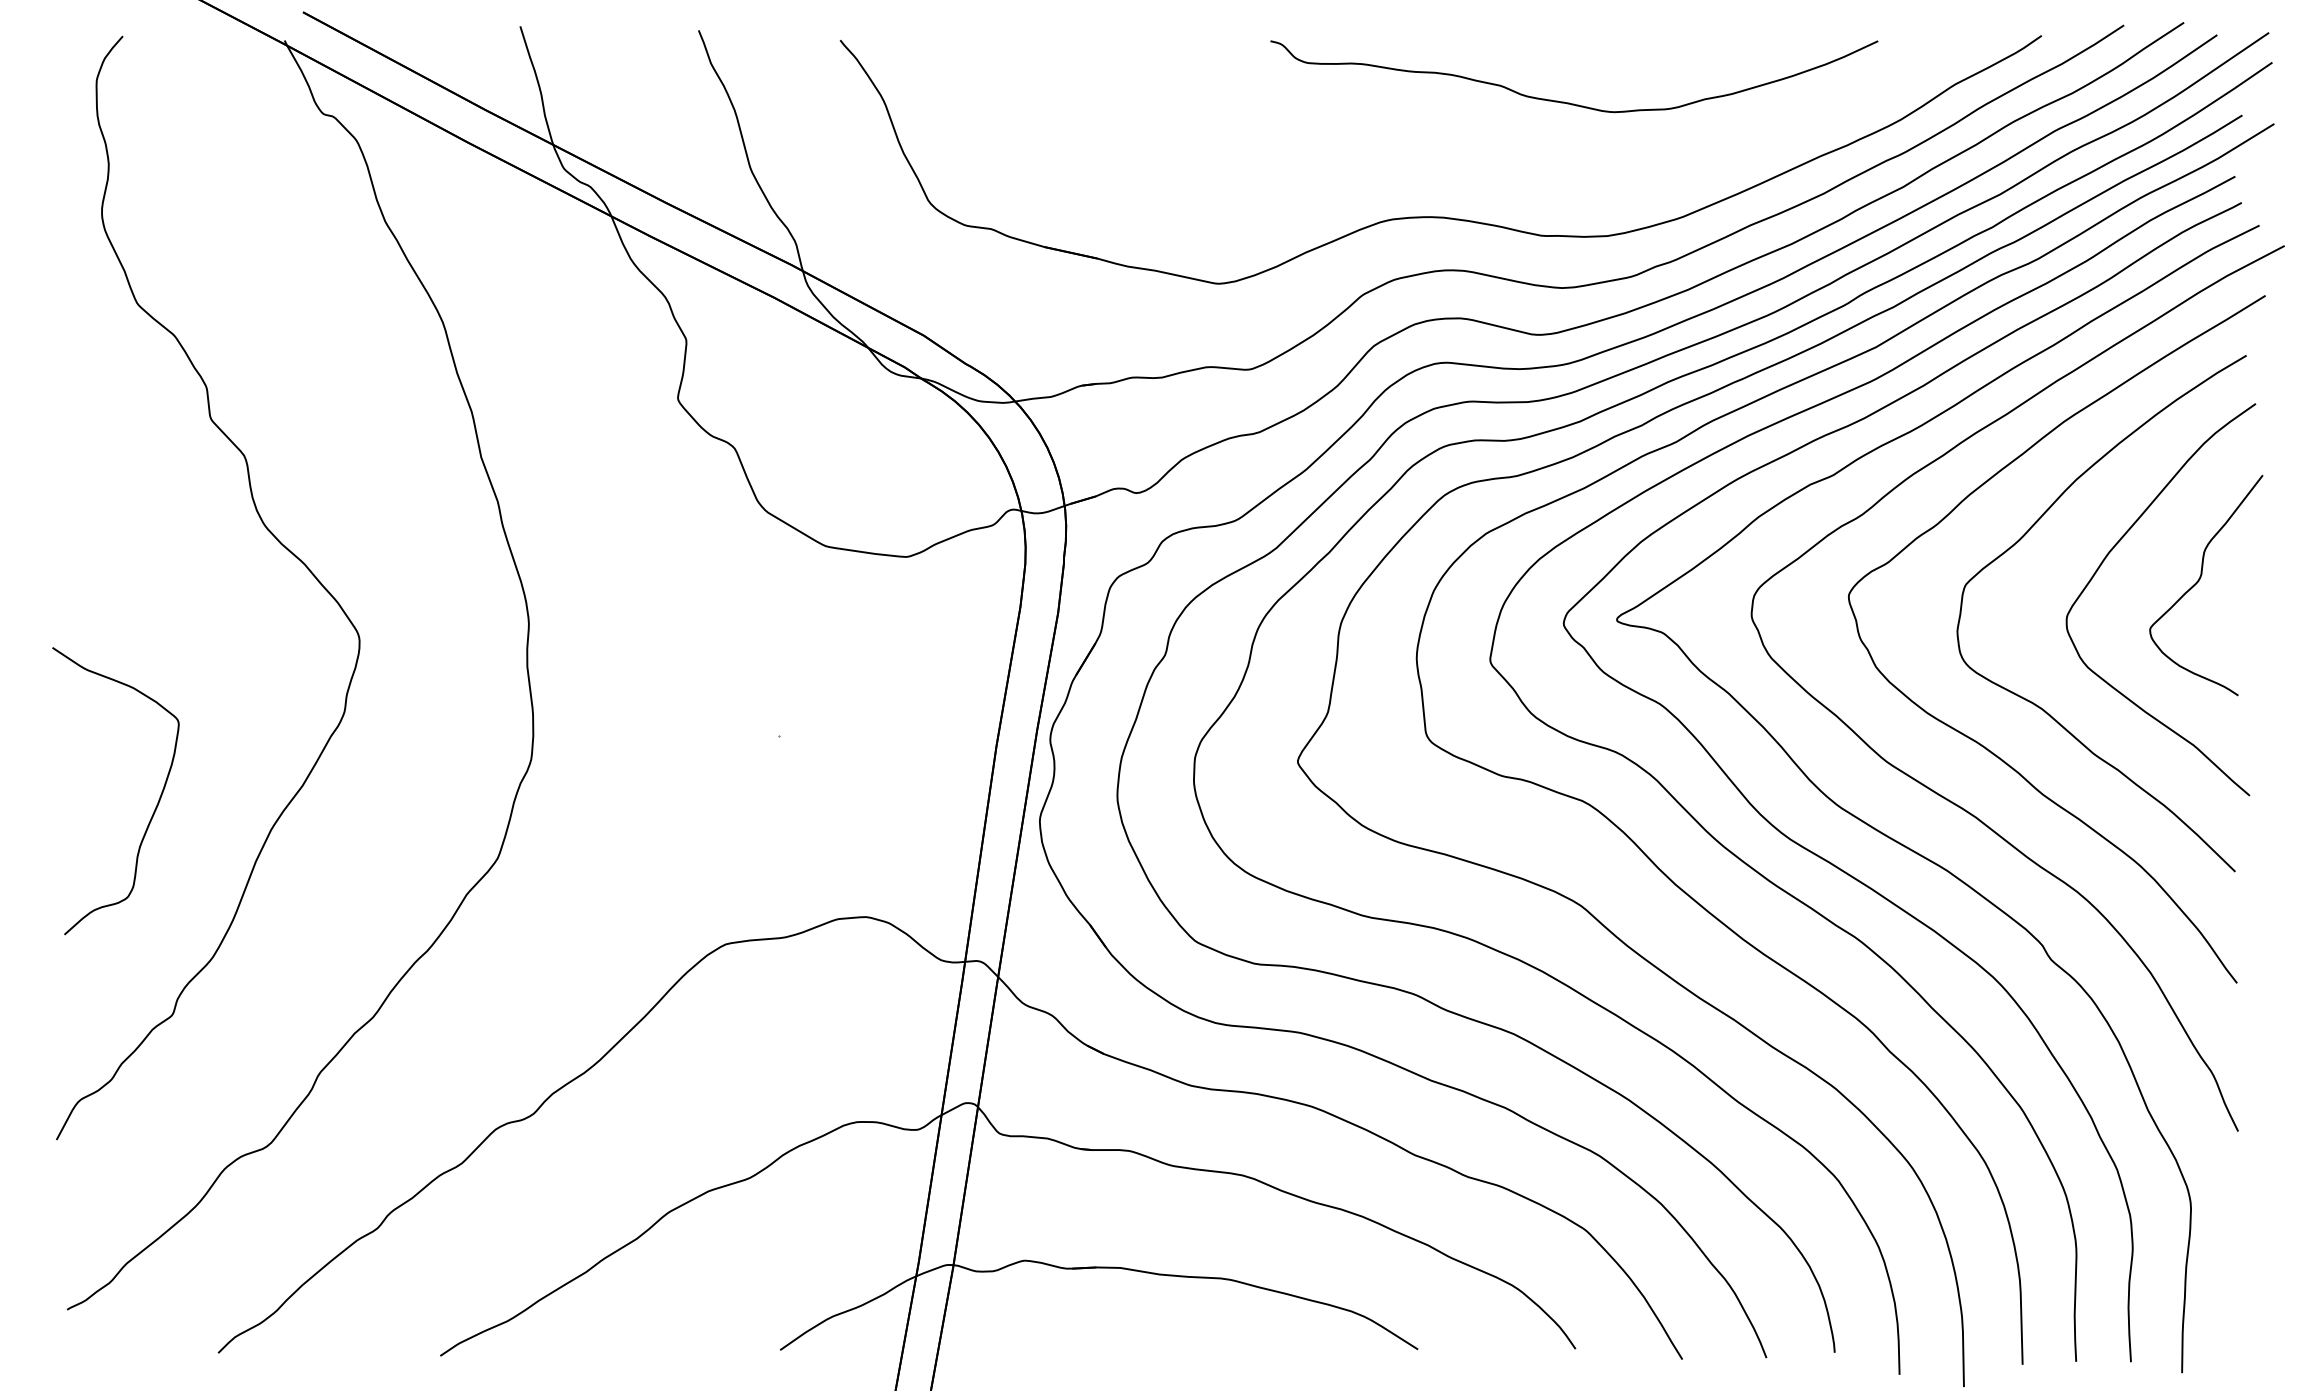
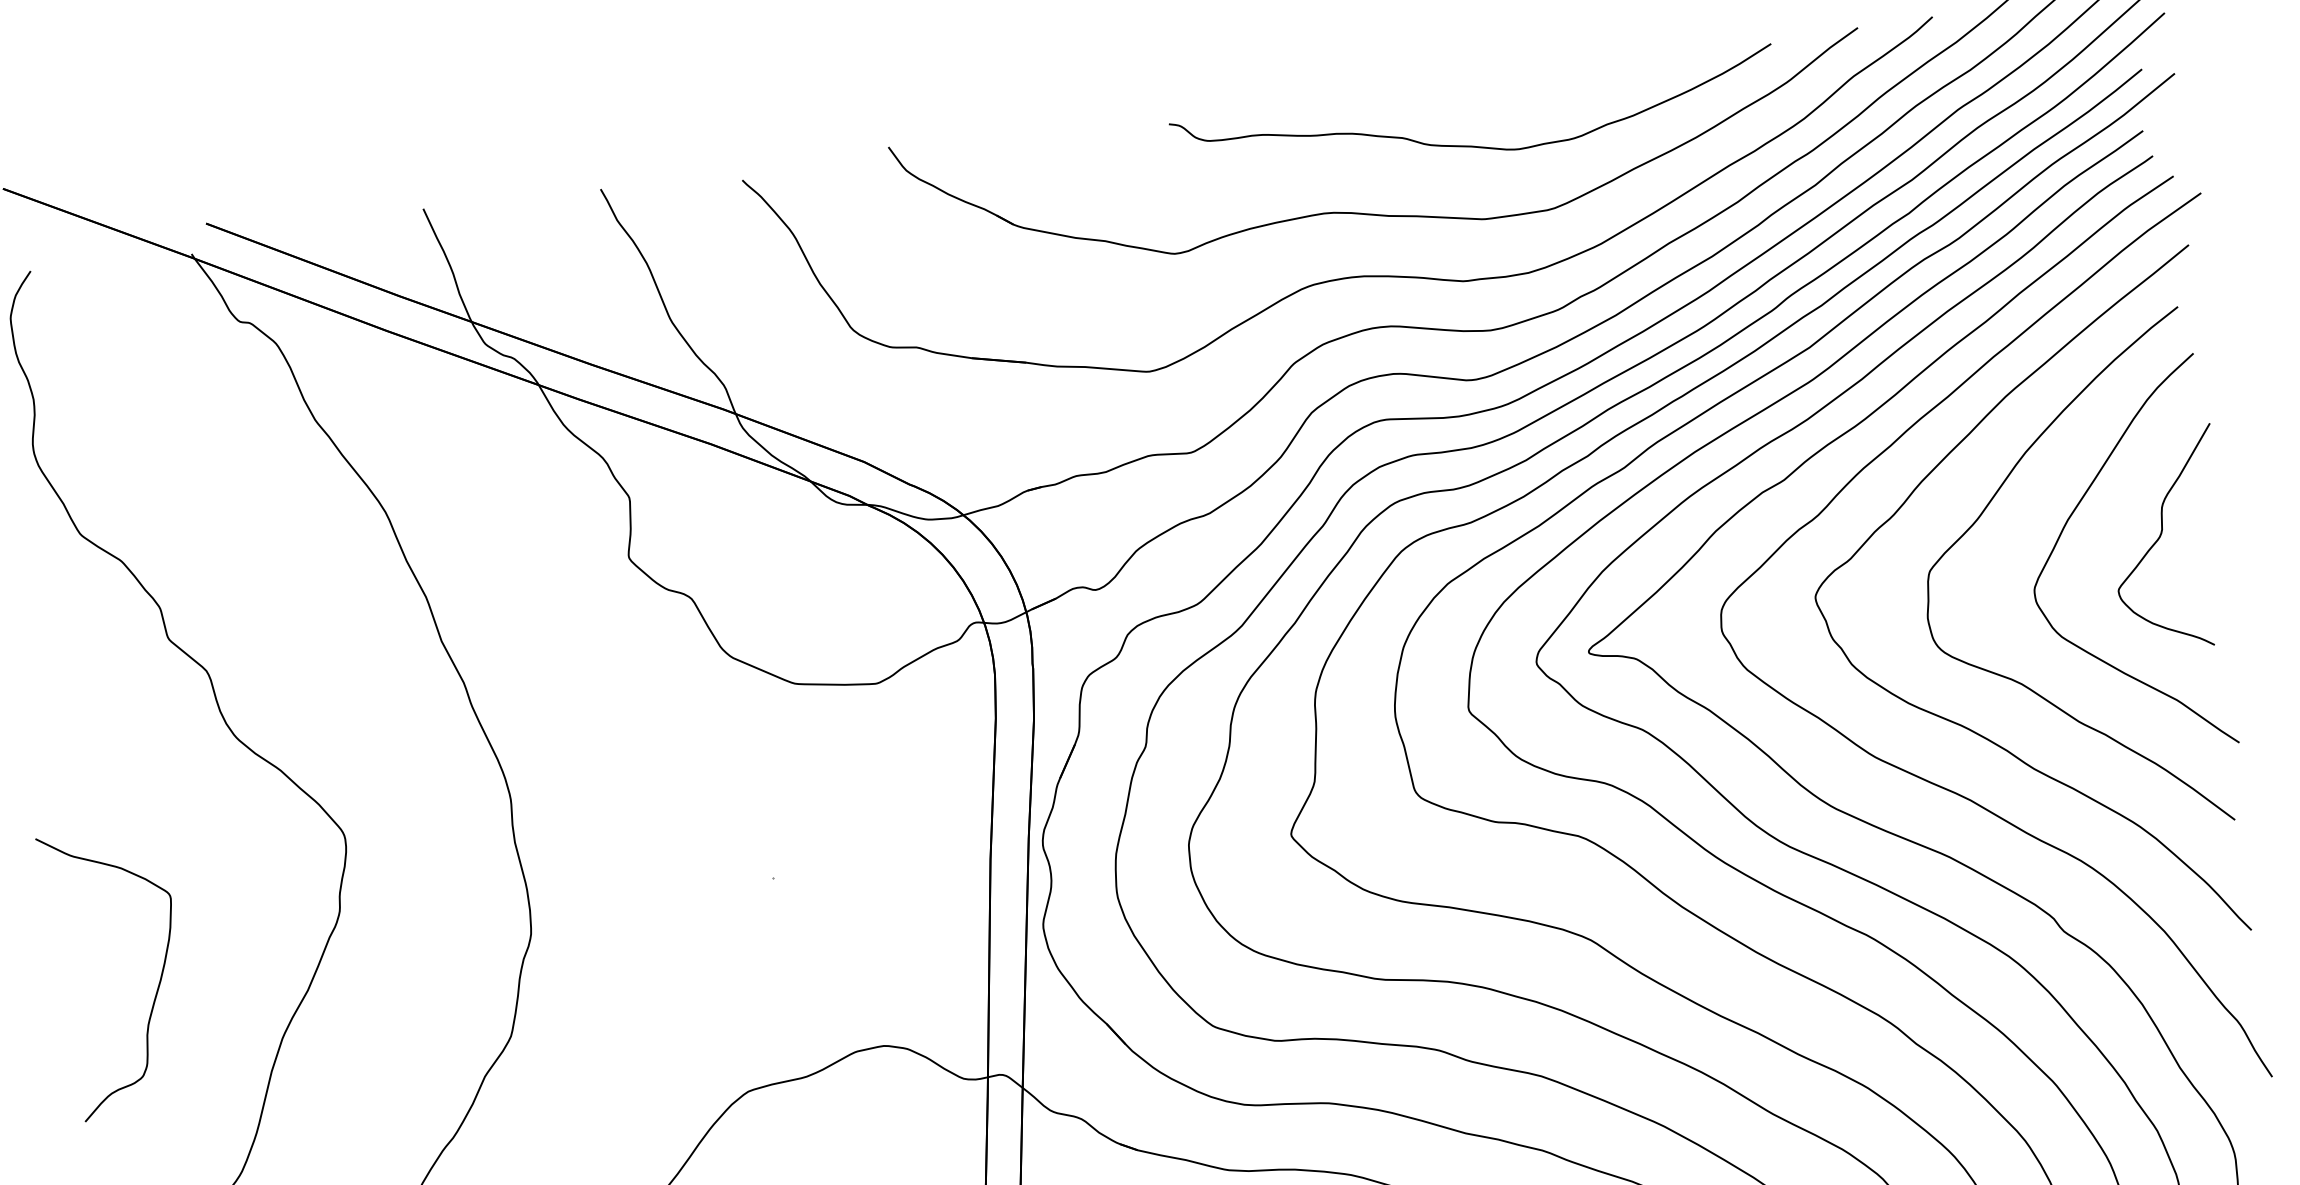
part: (1465, 157) -> (1377, 213), added
curve: (153, 811) -> (157, 987), moved

